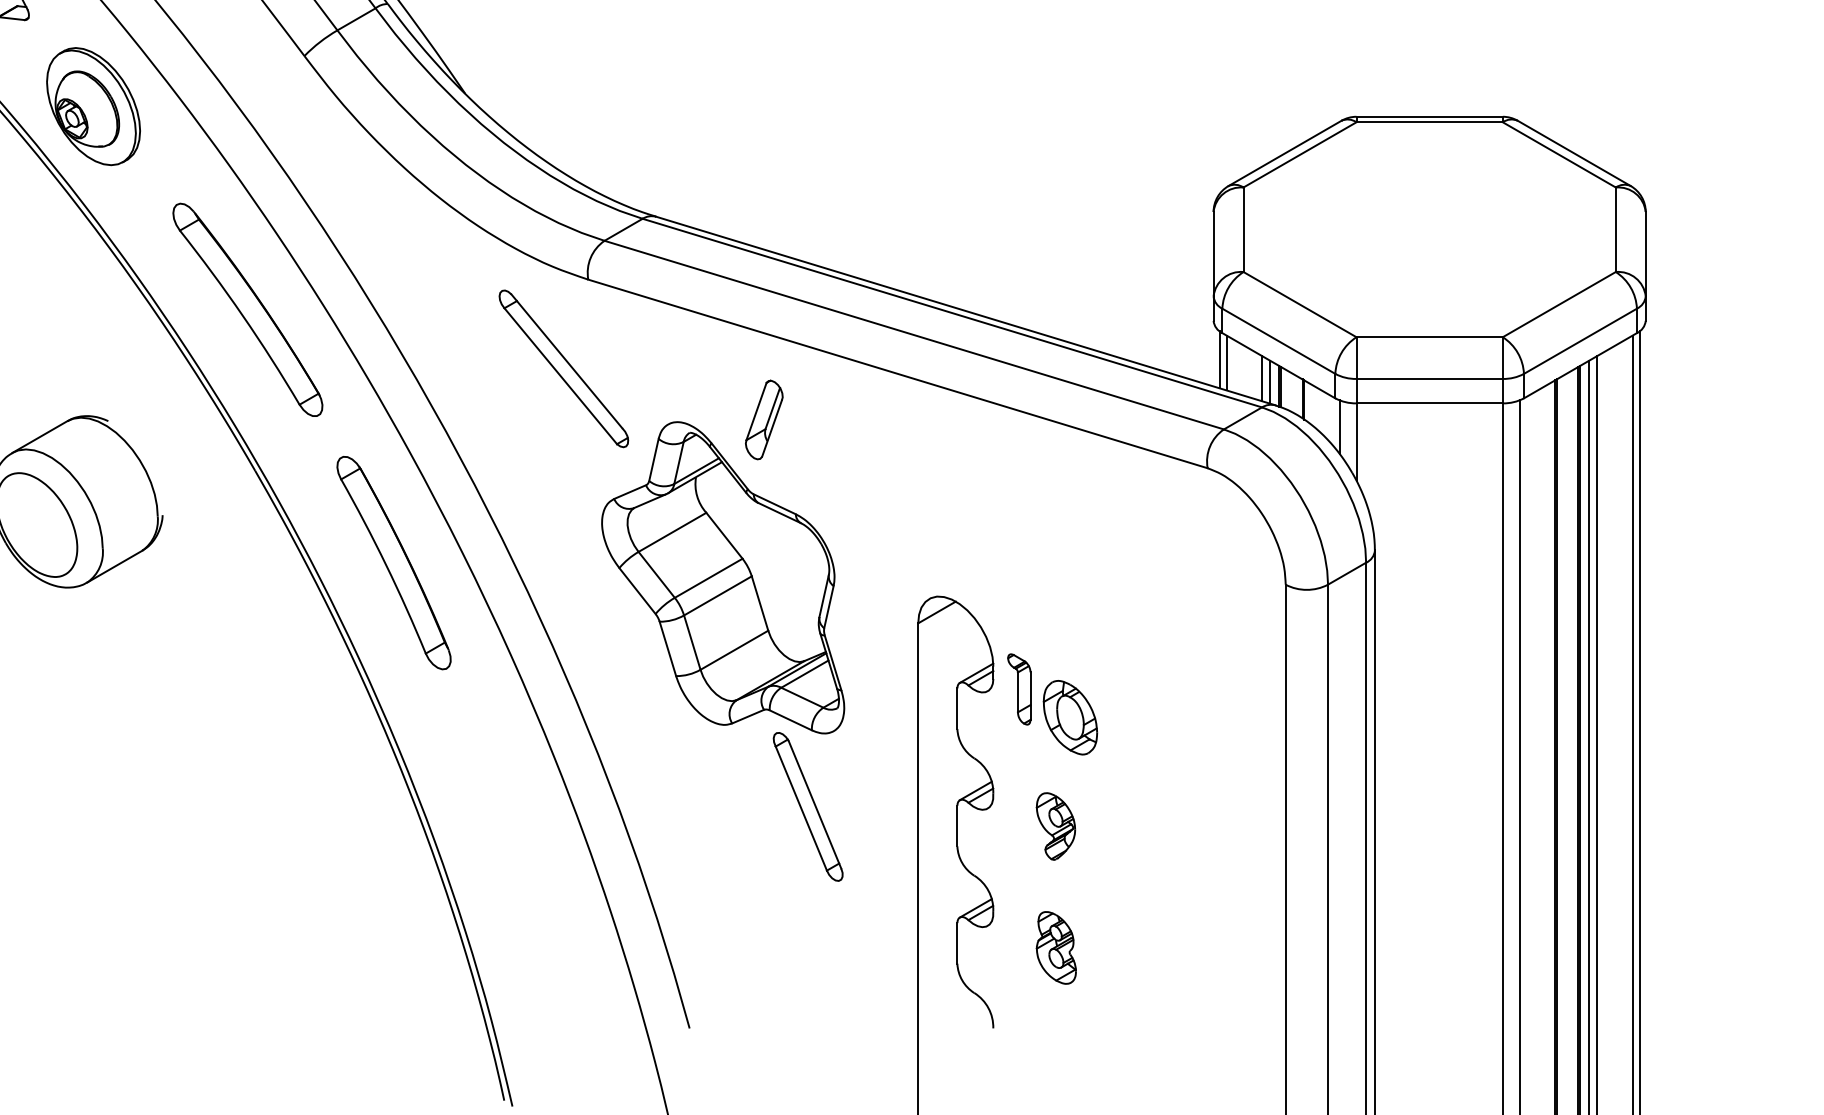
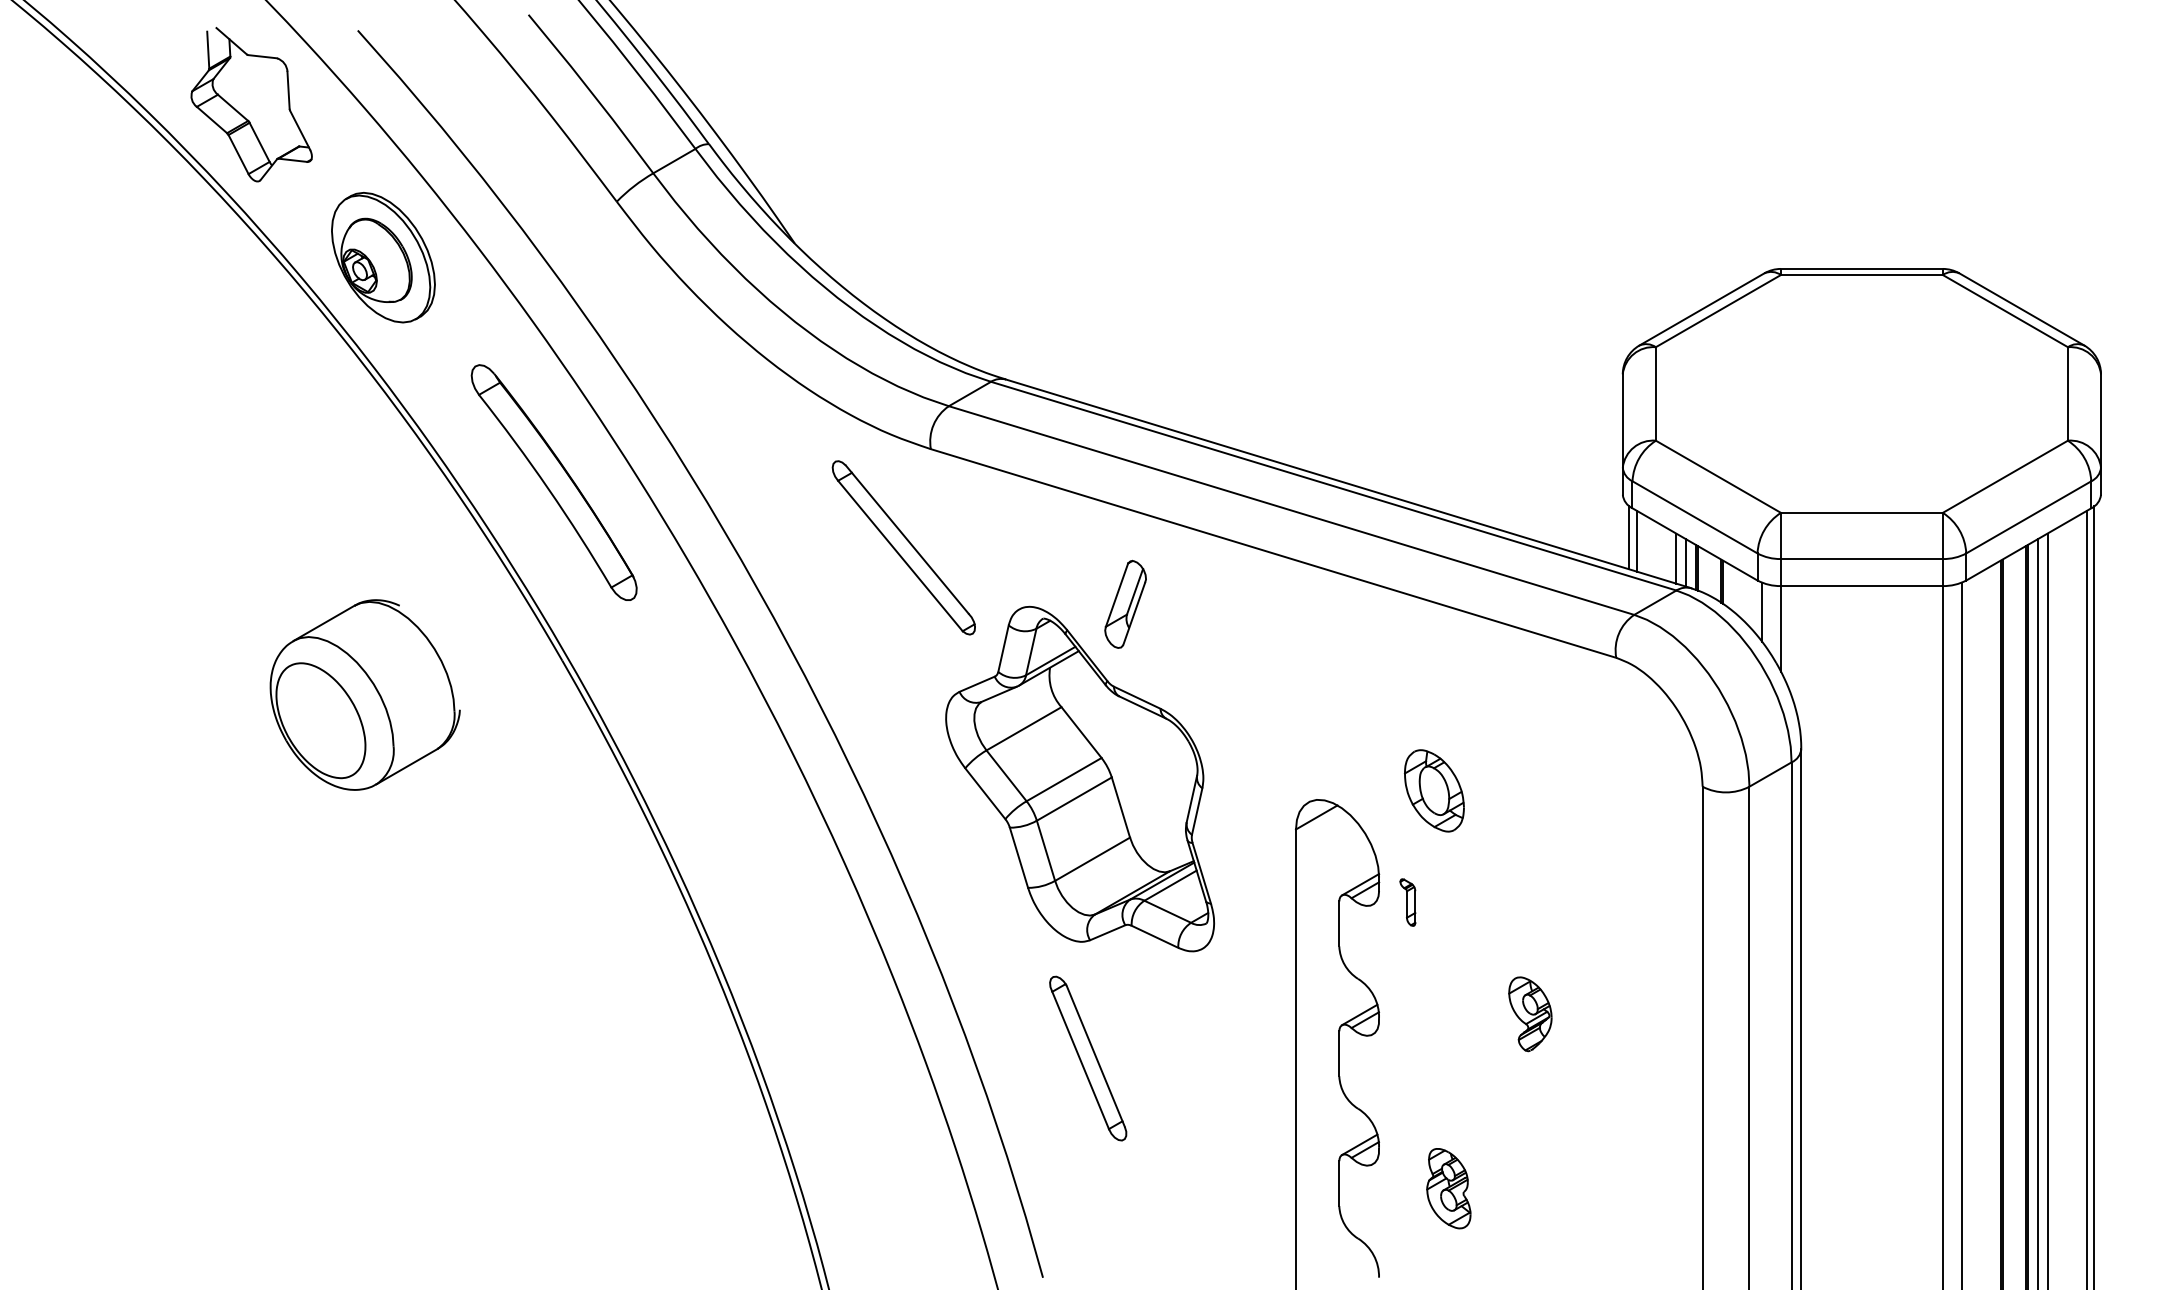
part: (393, 562) -> (715, 762), removed
part: (1019, 689) -> (1407, 902), size x0.6
part: (1070, 717) -> (1434, 790), moved
part: (808, 806) -> (1088, 1058), moved
part: (1056, 826) -> (1530, 1014), moved

